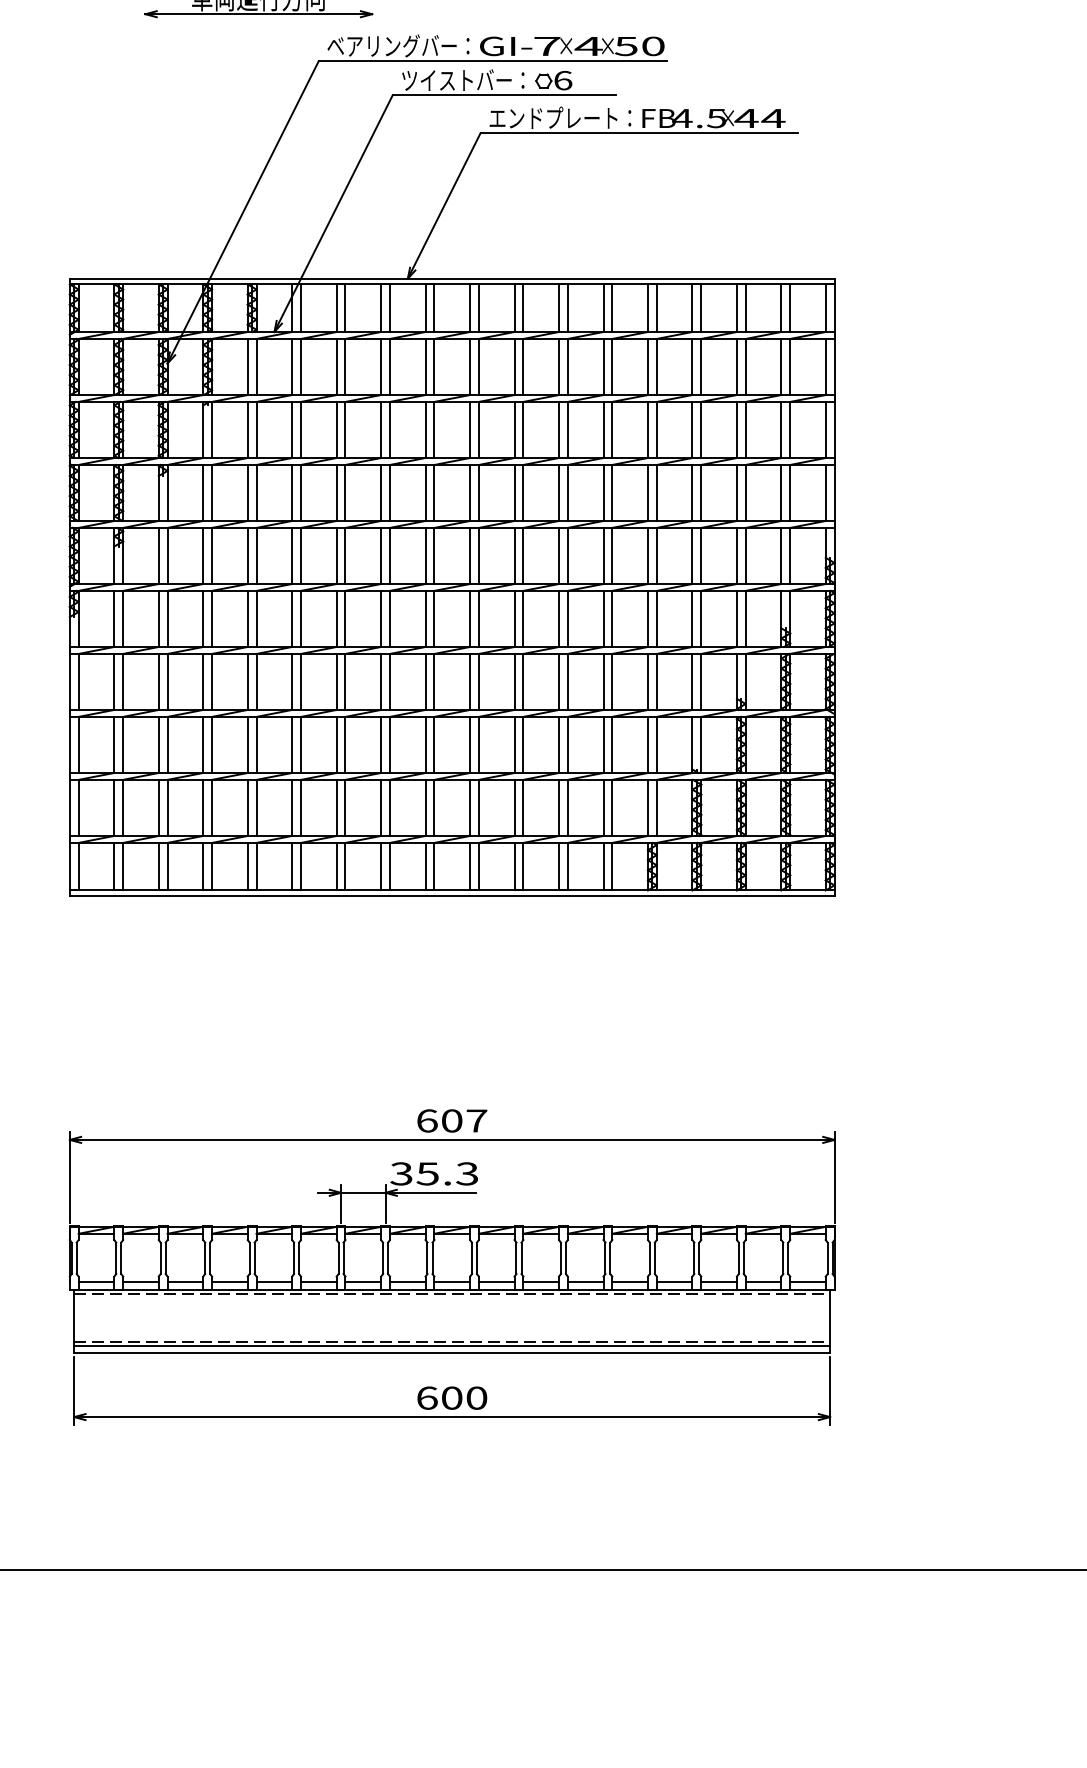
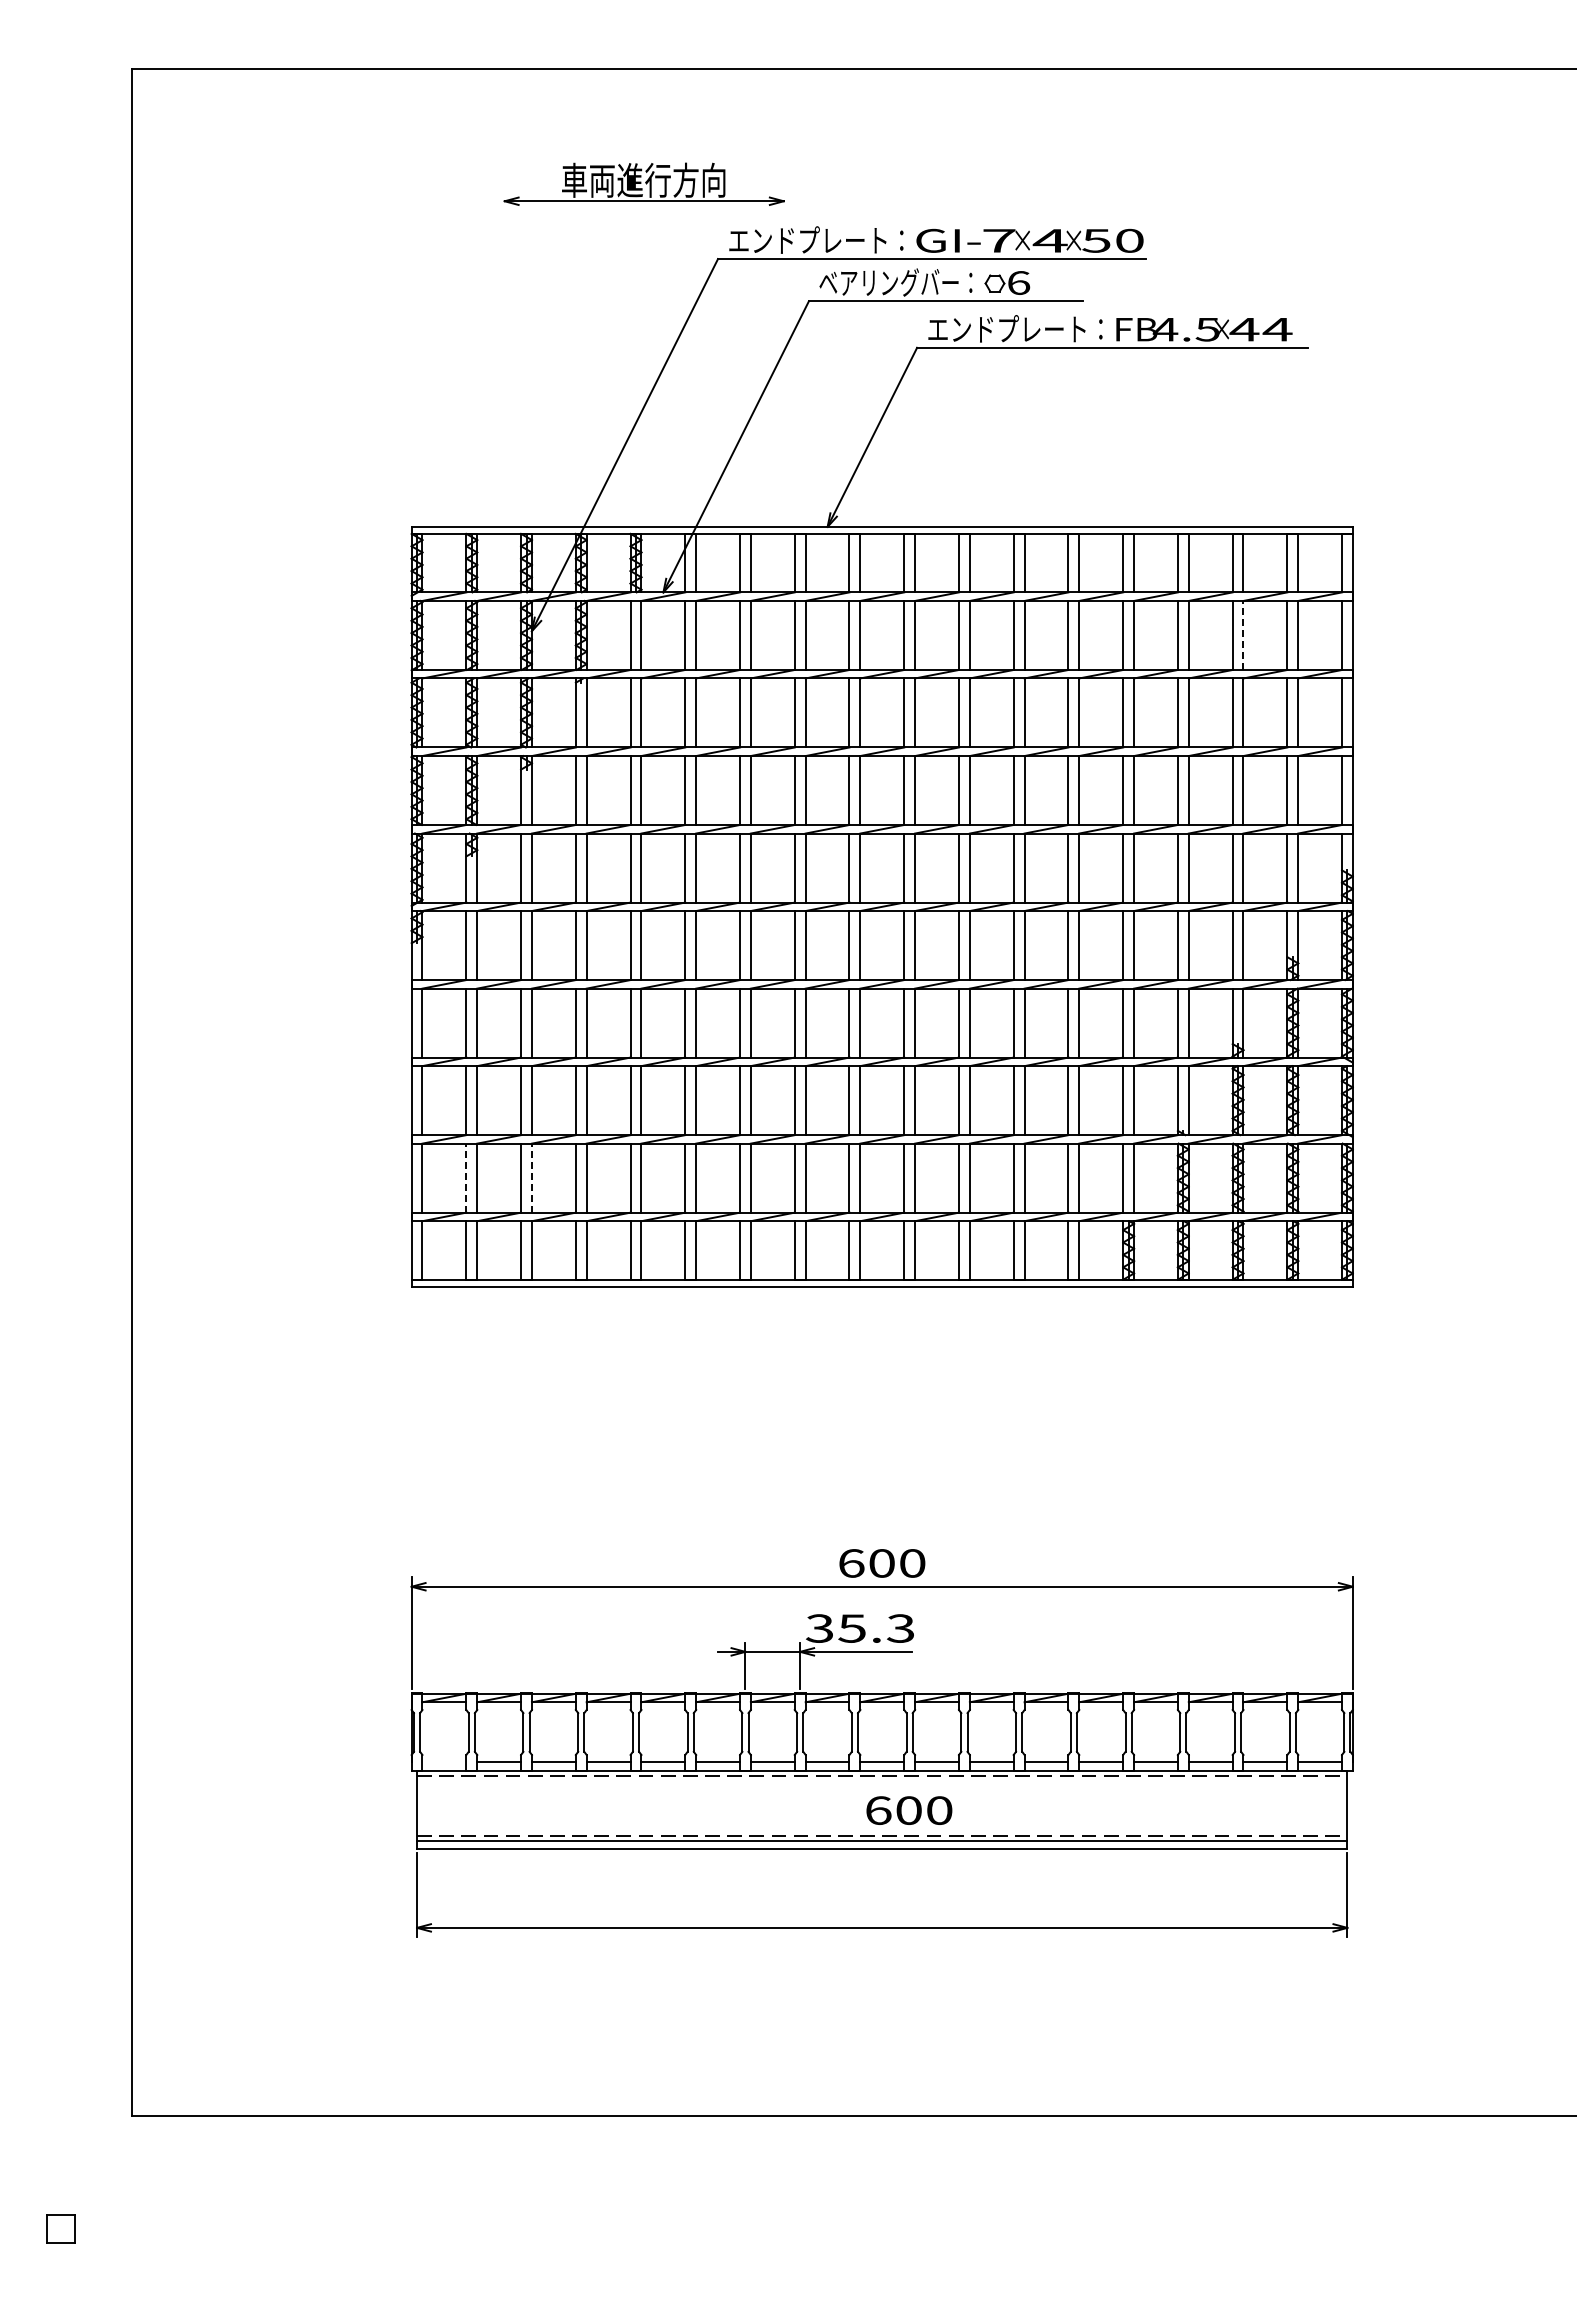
text: (391, 46) -> (807, 240), ベアリングバー： -> エンドプレート：
text: (462, 80) -> (895, 282), ツイストバー： -> ベアリングバー：
line: (745, 367) -> (1243, 635), solid -> dashed
line: (114, 808) -> (466, 1178), solid -> dashed
line: (167, 808) -> (531, 1178), solid -> dashed
text: (476, 1121) -> (912, 1563), 607 -> 600
line: (96, 1281) -> (444, 1761), removed
text: (452, 1398) -> (909, 1810), moved

